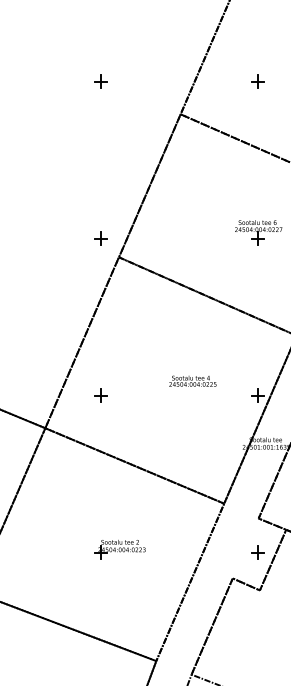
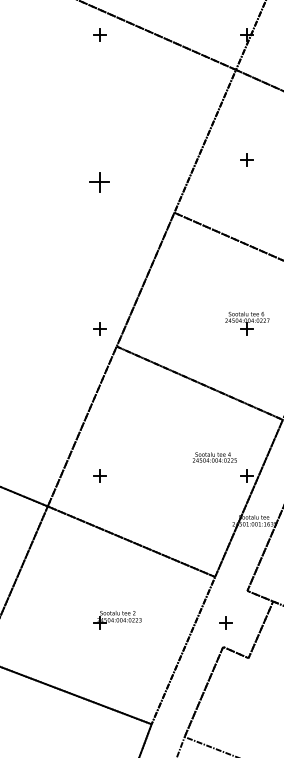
part: (100, 80) -> (99, 181), size x1.6
part: (257, 80) -> (246, 159), moved
text: (192, 381) -> (214, 457), moved
part: (257, 552) -> (225, 622), moved

